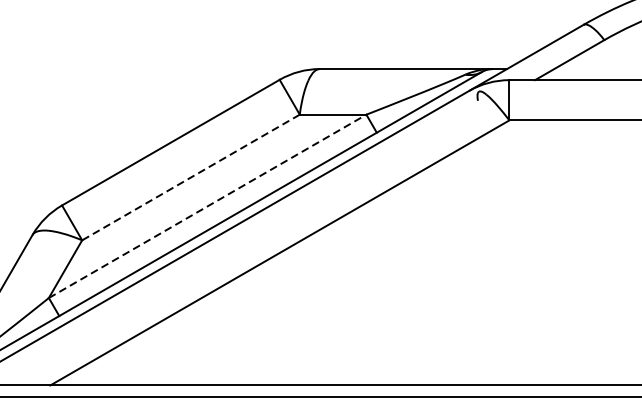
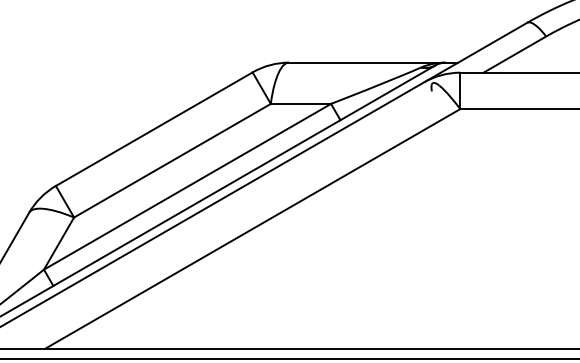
line: (191, 177) -> (172, 160), dashed -> solid
line: (207, 206) -> (187, 186), dashed -> solid

